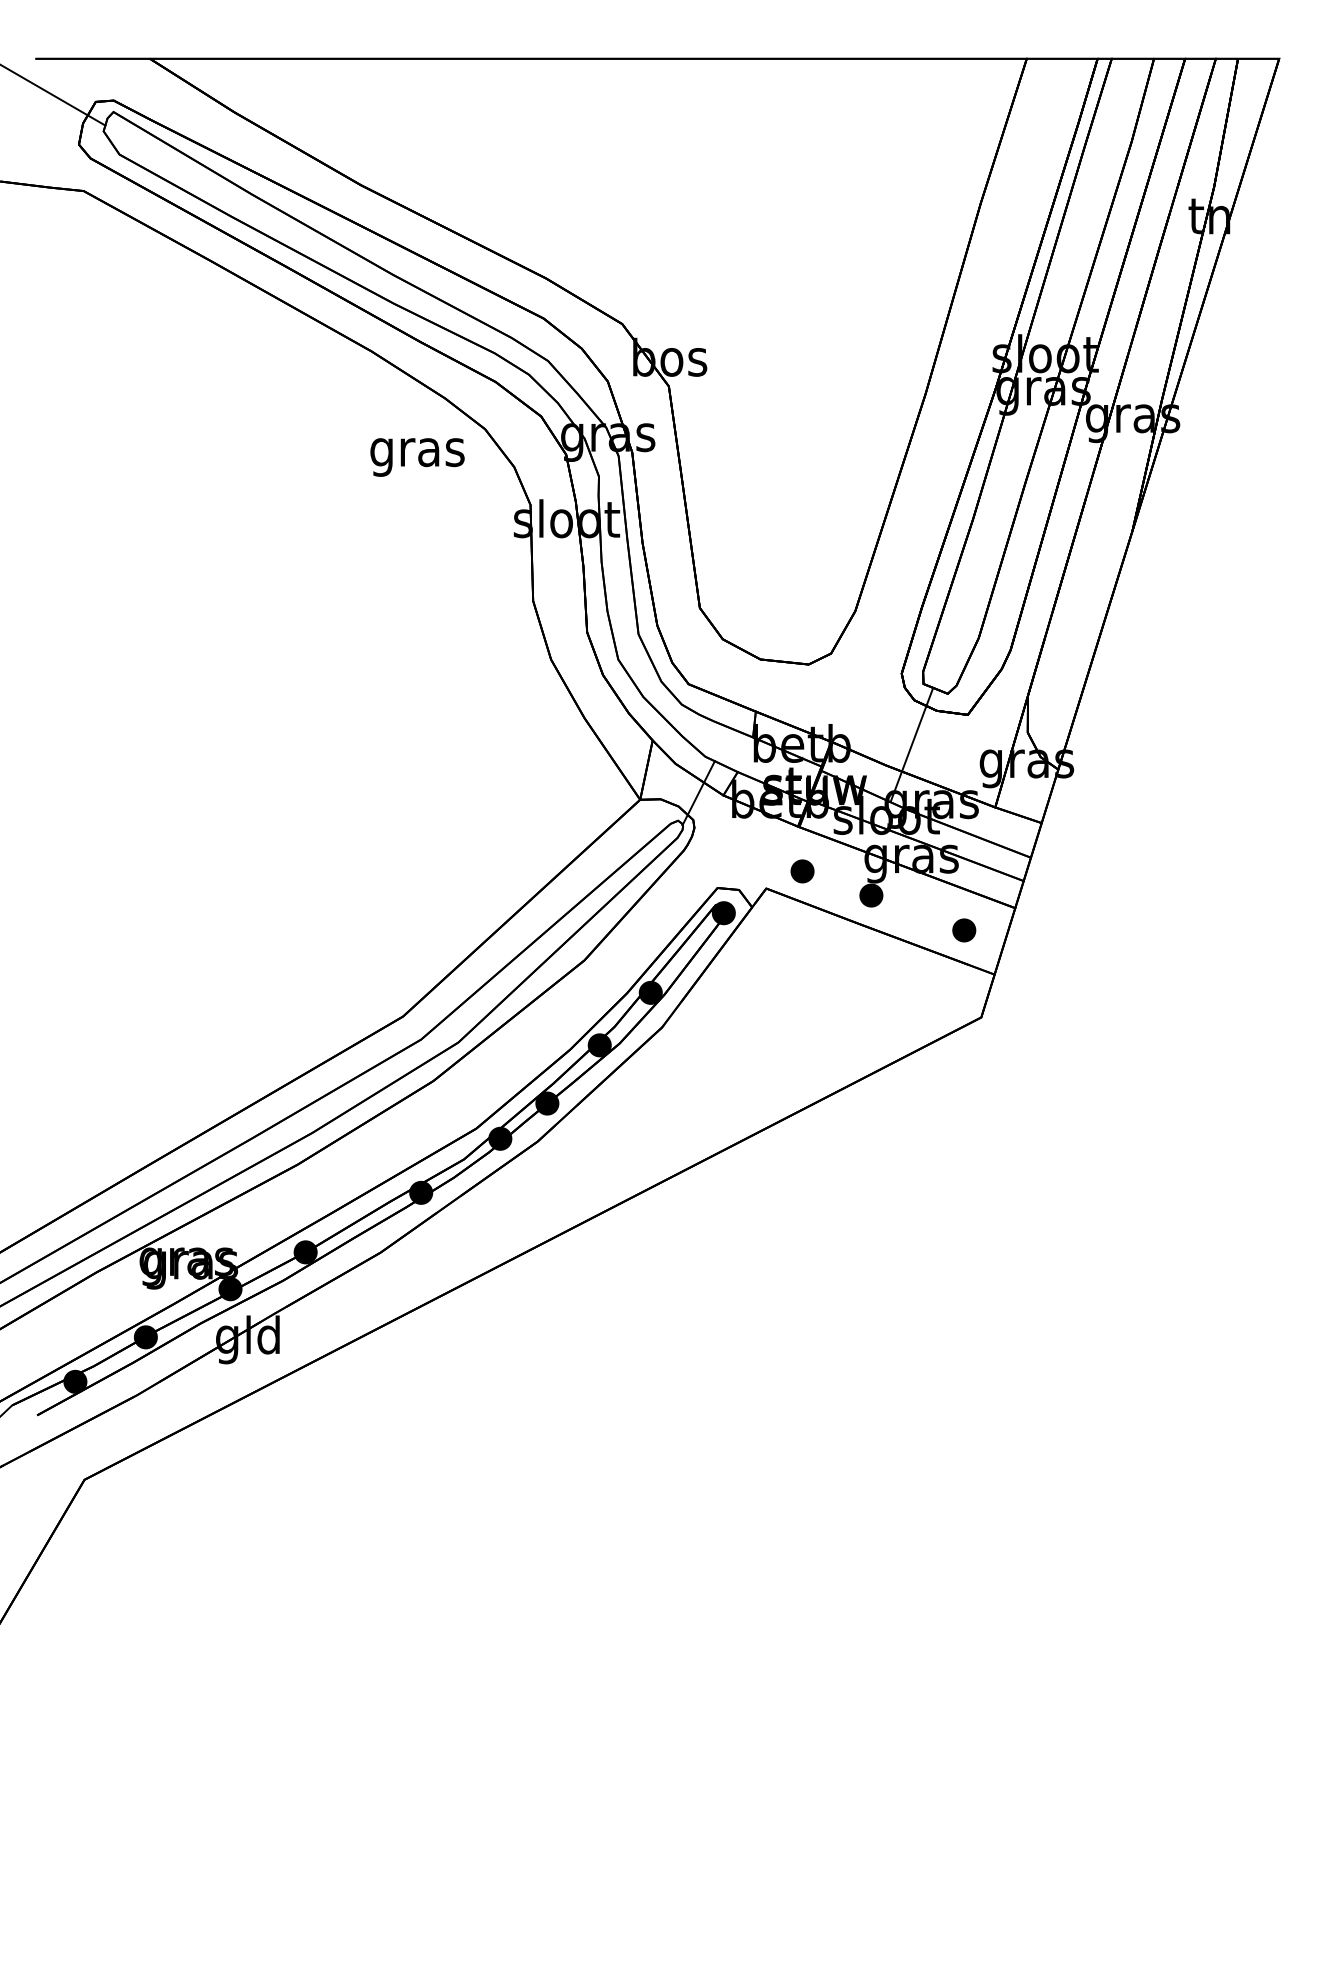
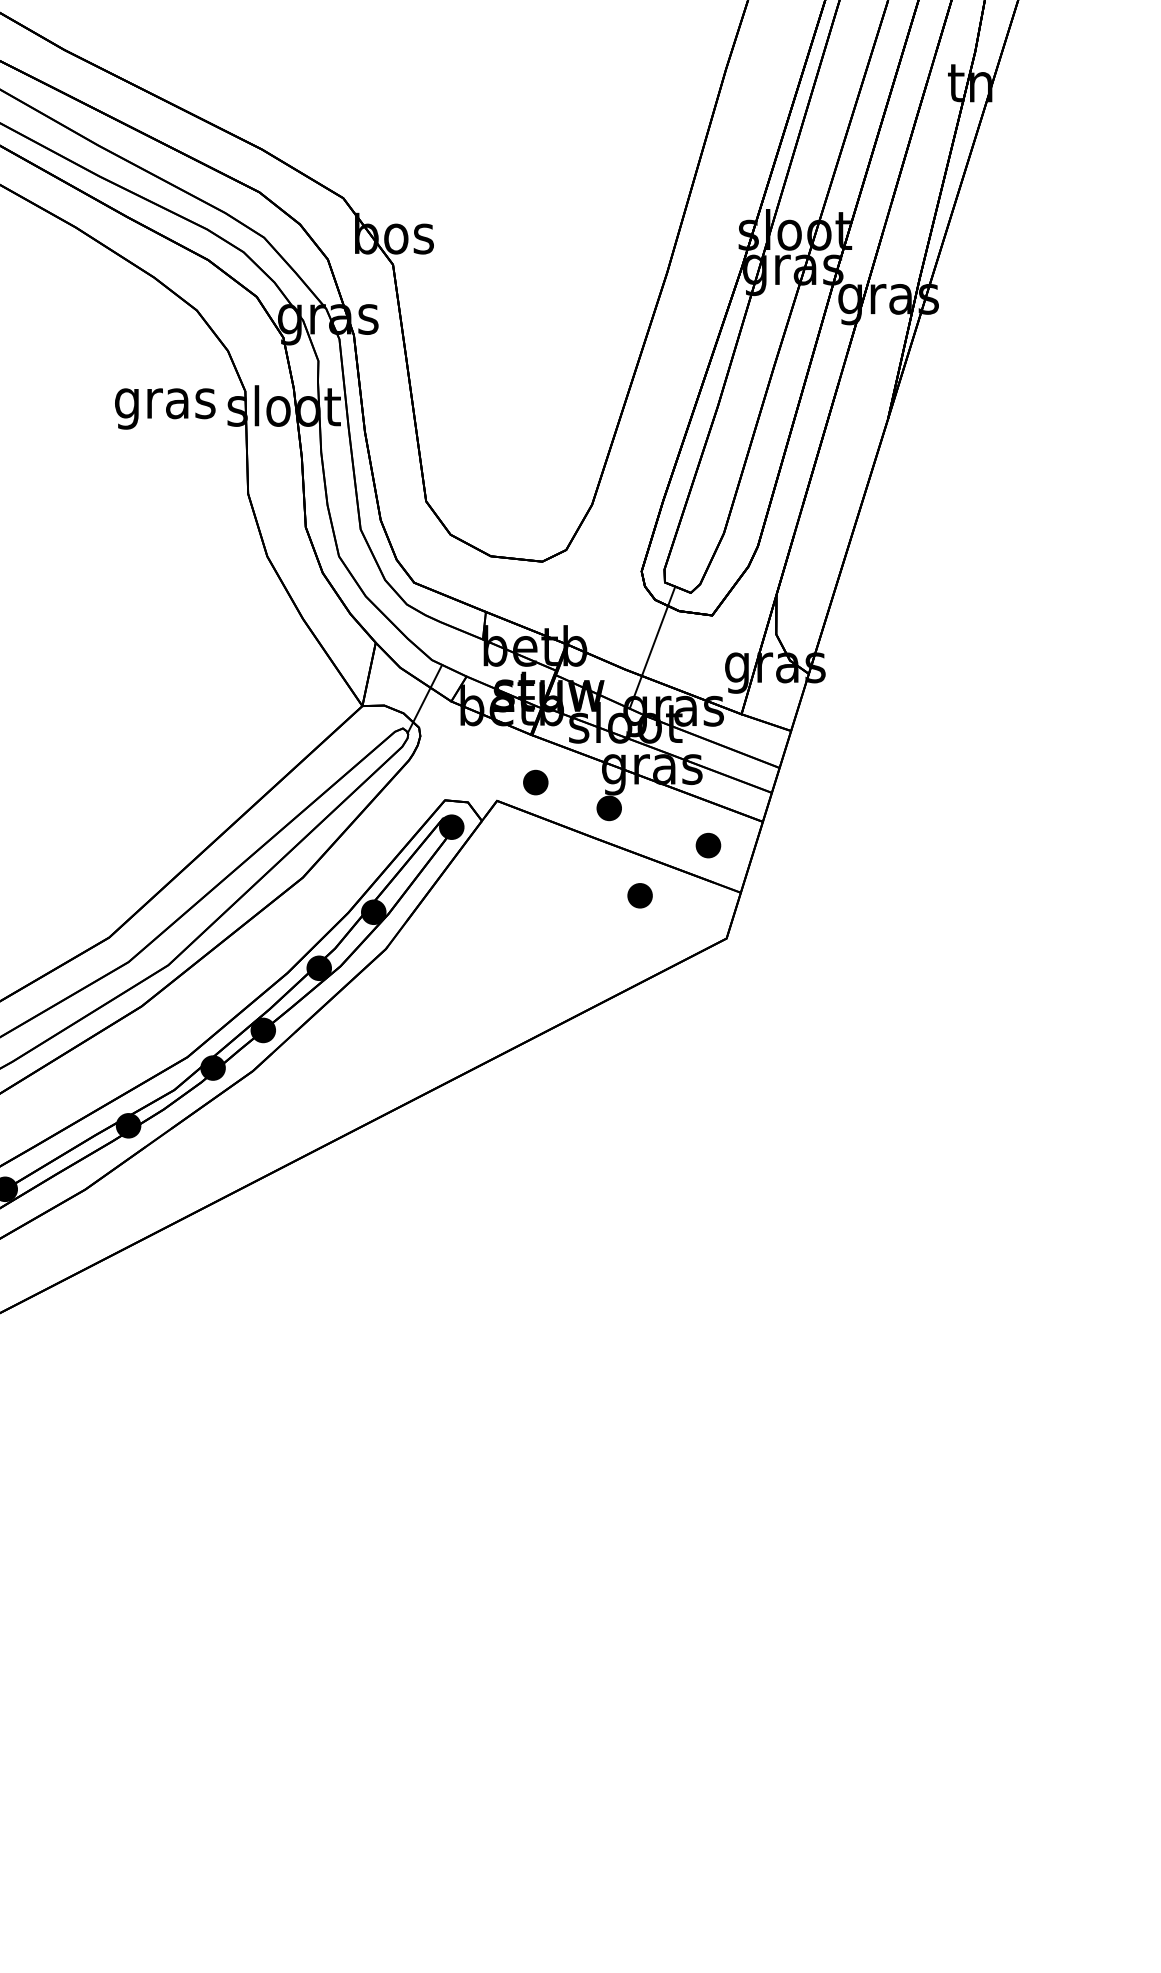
text: (417, 457) -> (165, 408), moved
part: (900, 977) -> (640, 895), added

